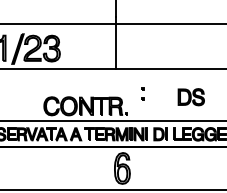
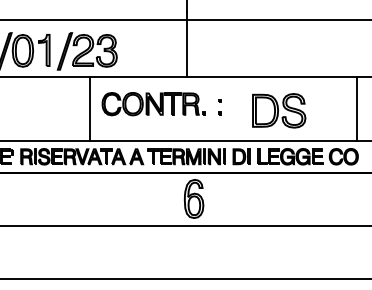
line: (38, 95) -> (90, 108), added
part: (191, 96) -> (279, 110), size x1.67
part: (85, 106) -> (153, 104), moved

